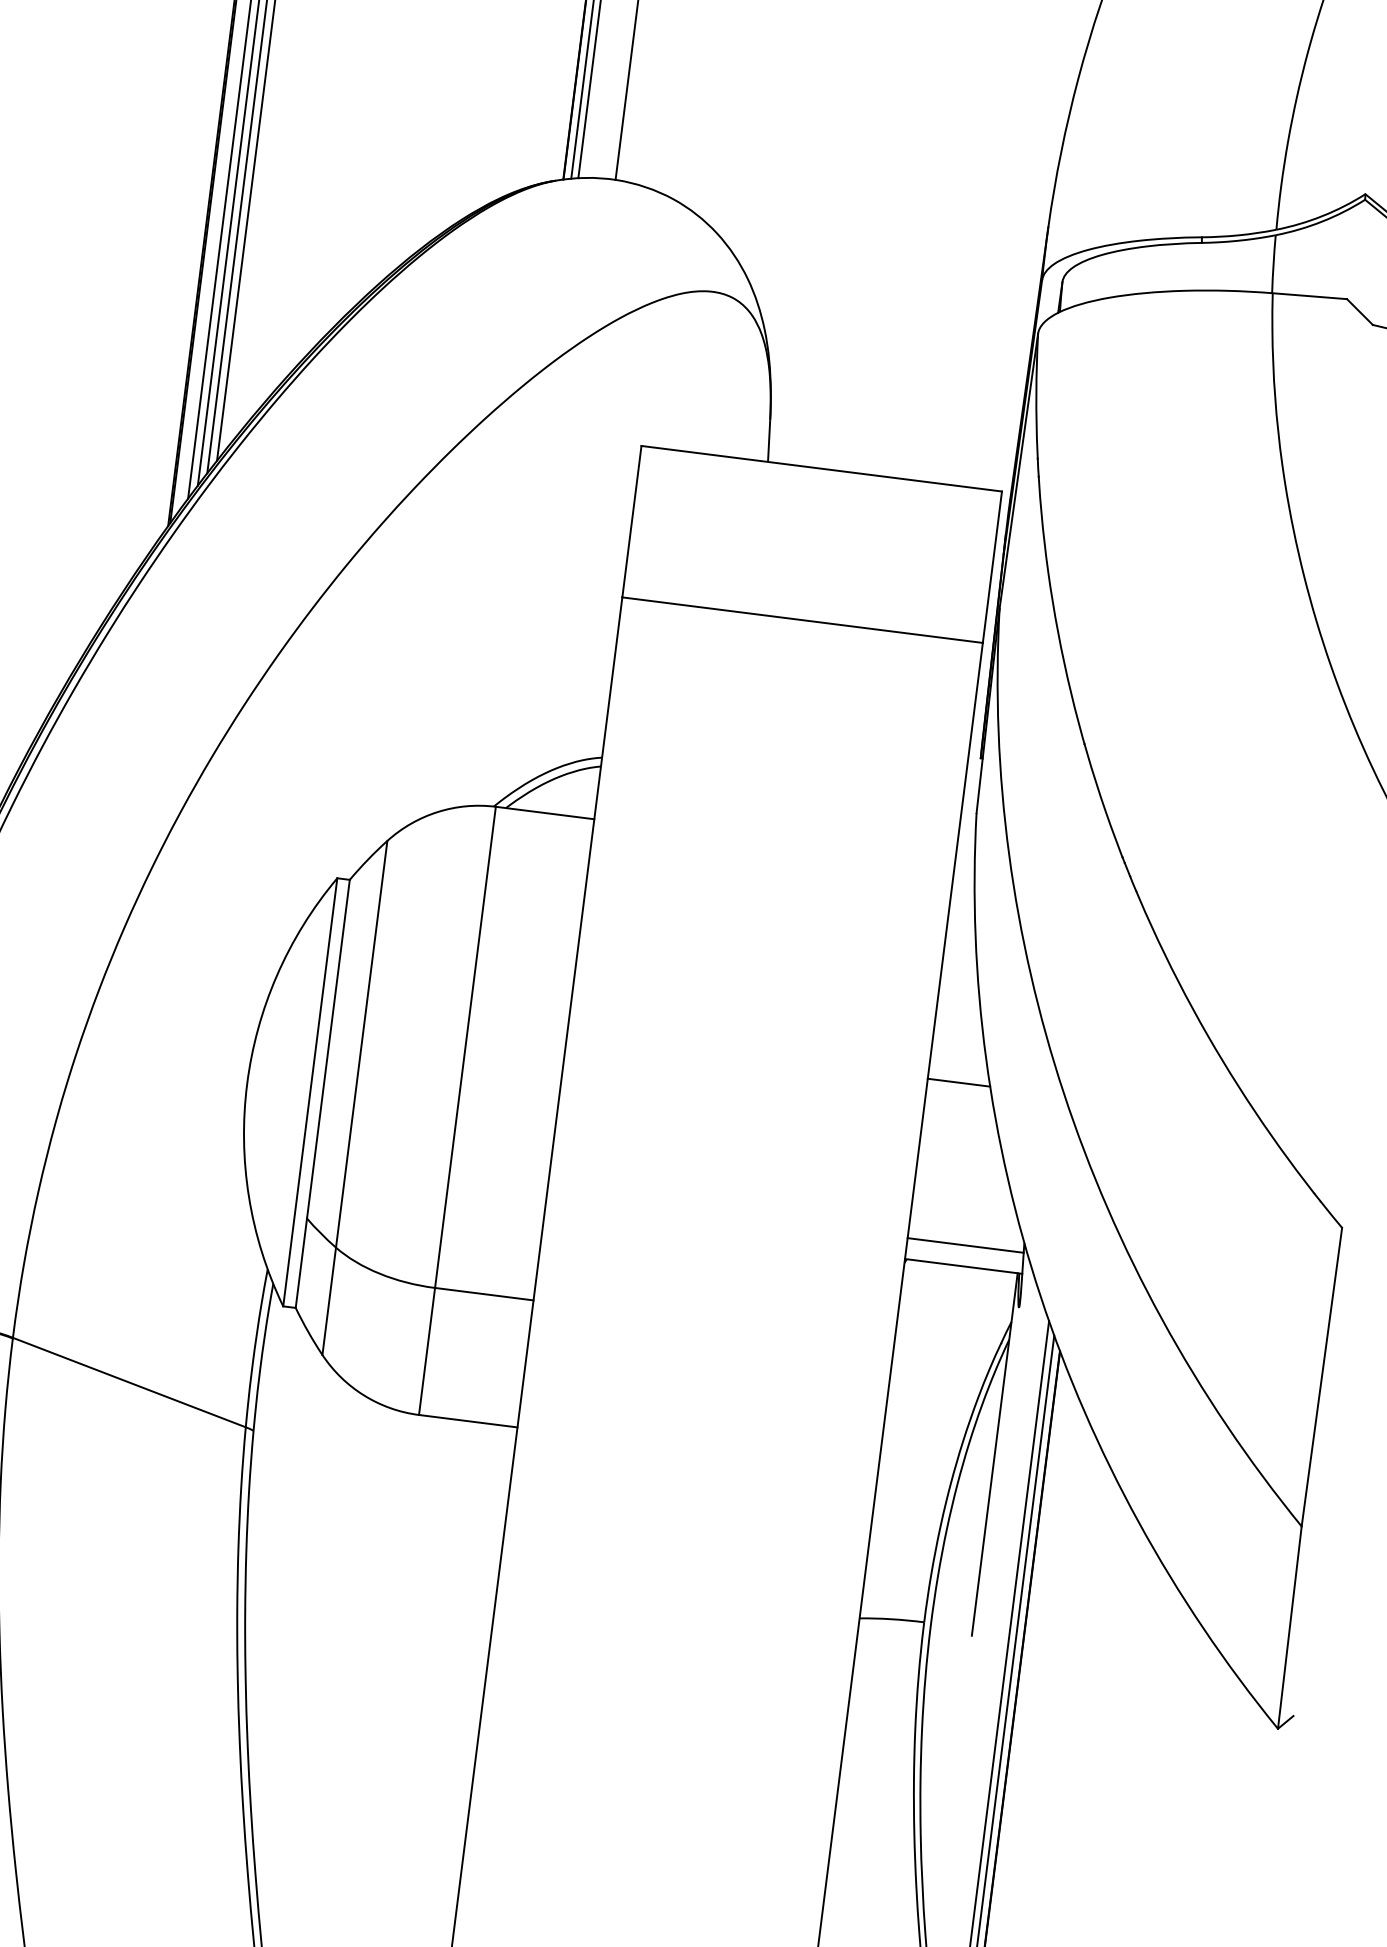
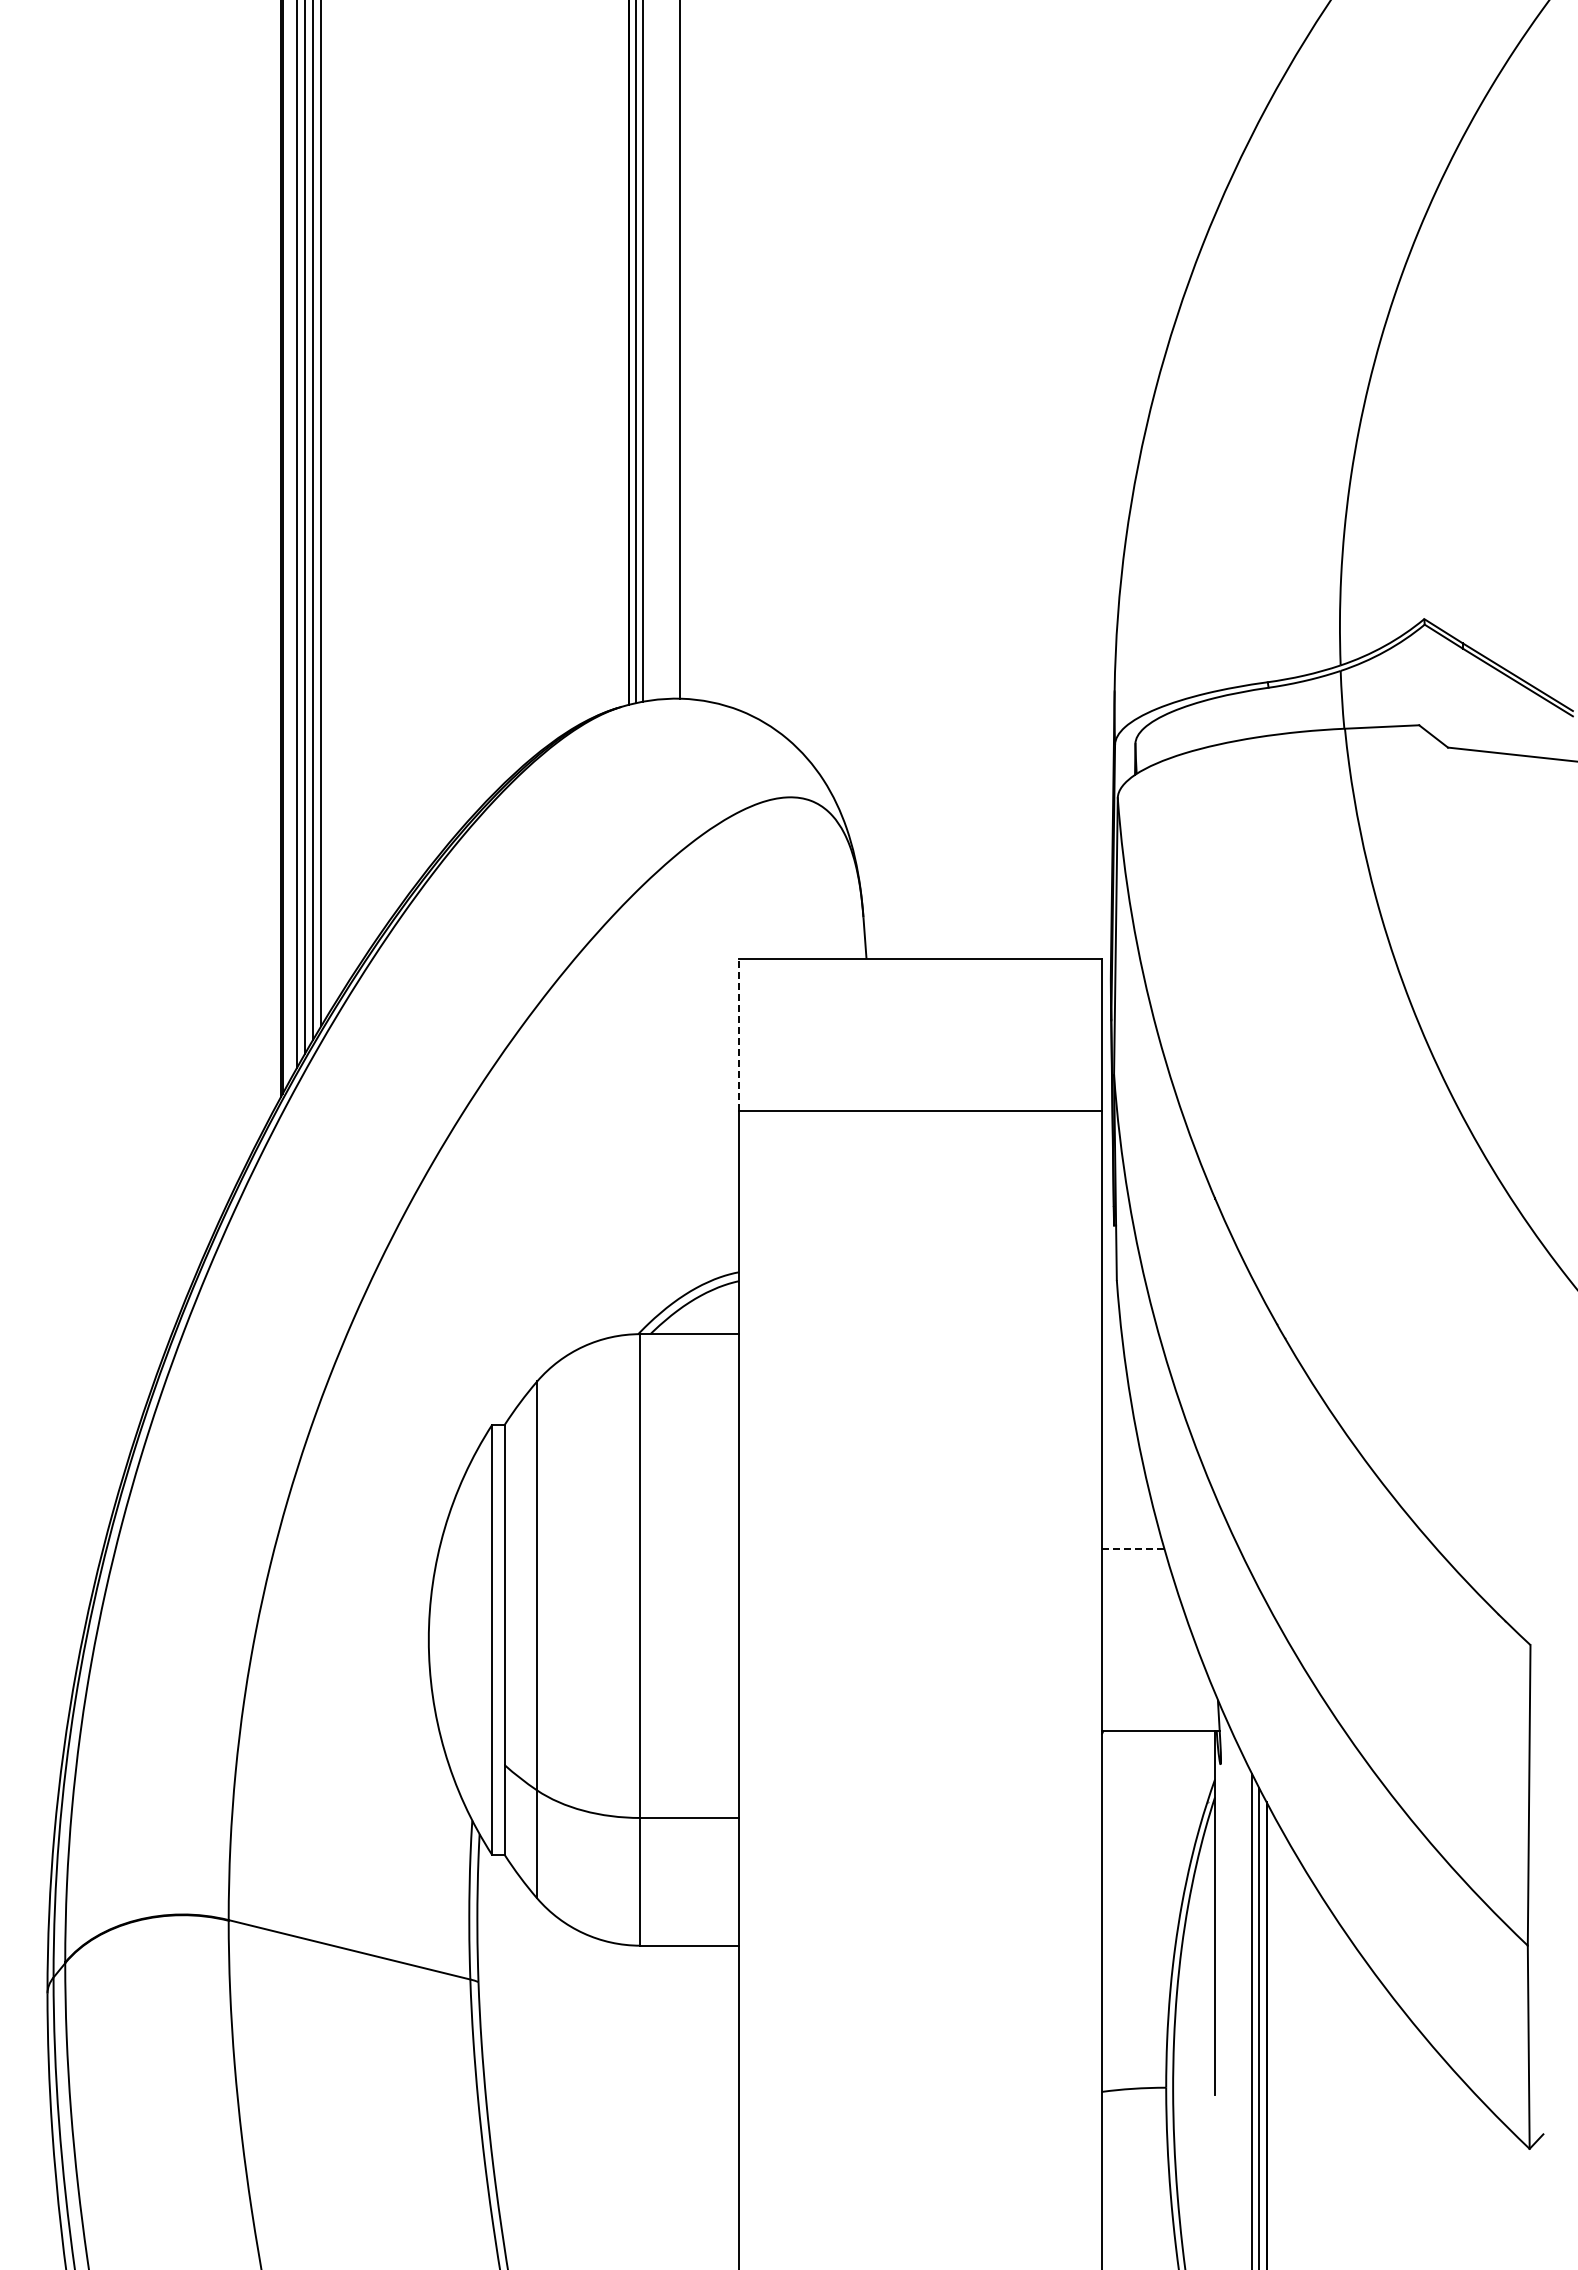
line: (632, 521) -> (739, 1034), solid -> dashed
line: (959, 1082) -> (1133, 1549), solid -> dashed
line: (965, 1245) -> (1159, 1709), removed

